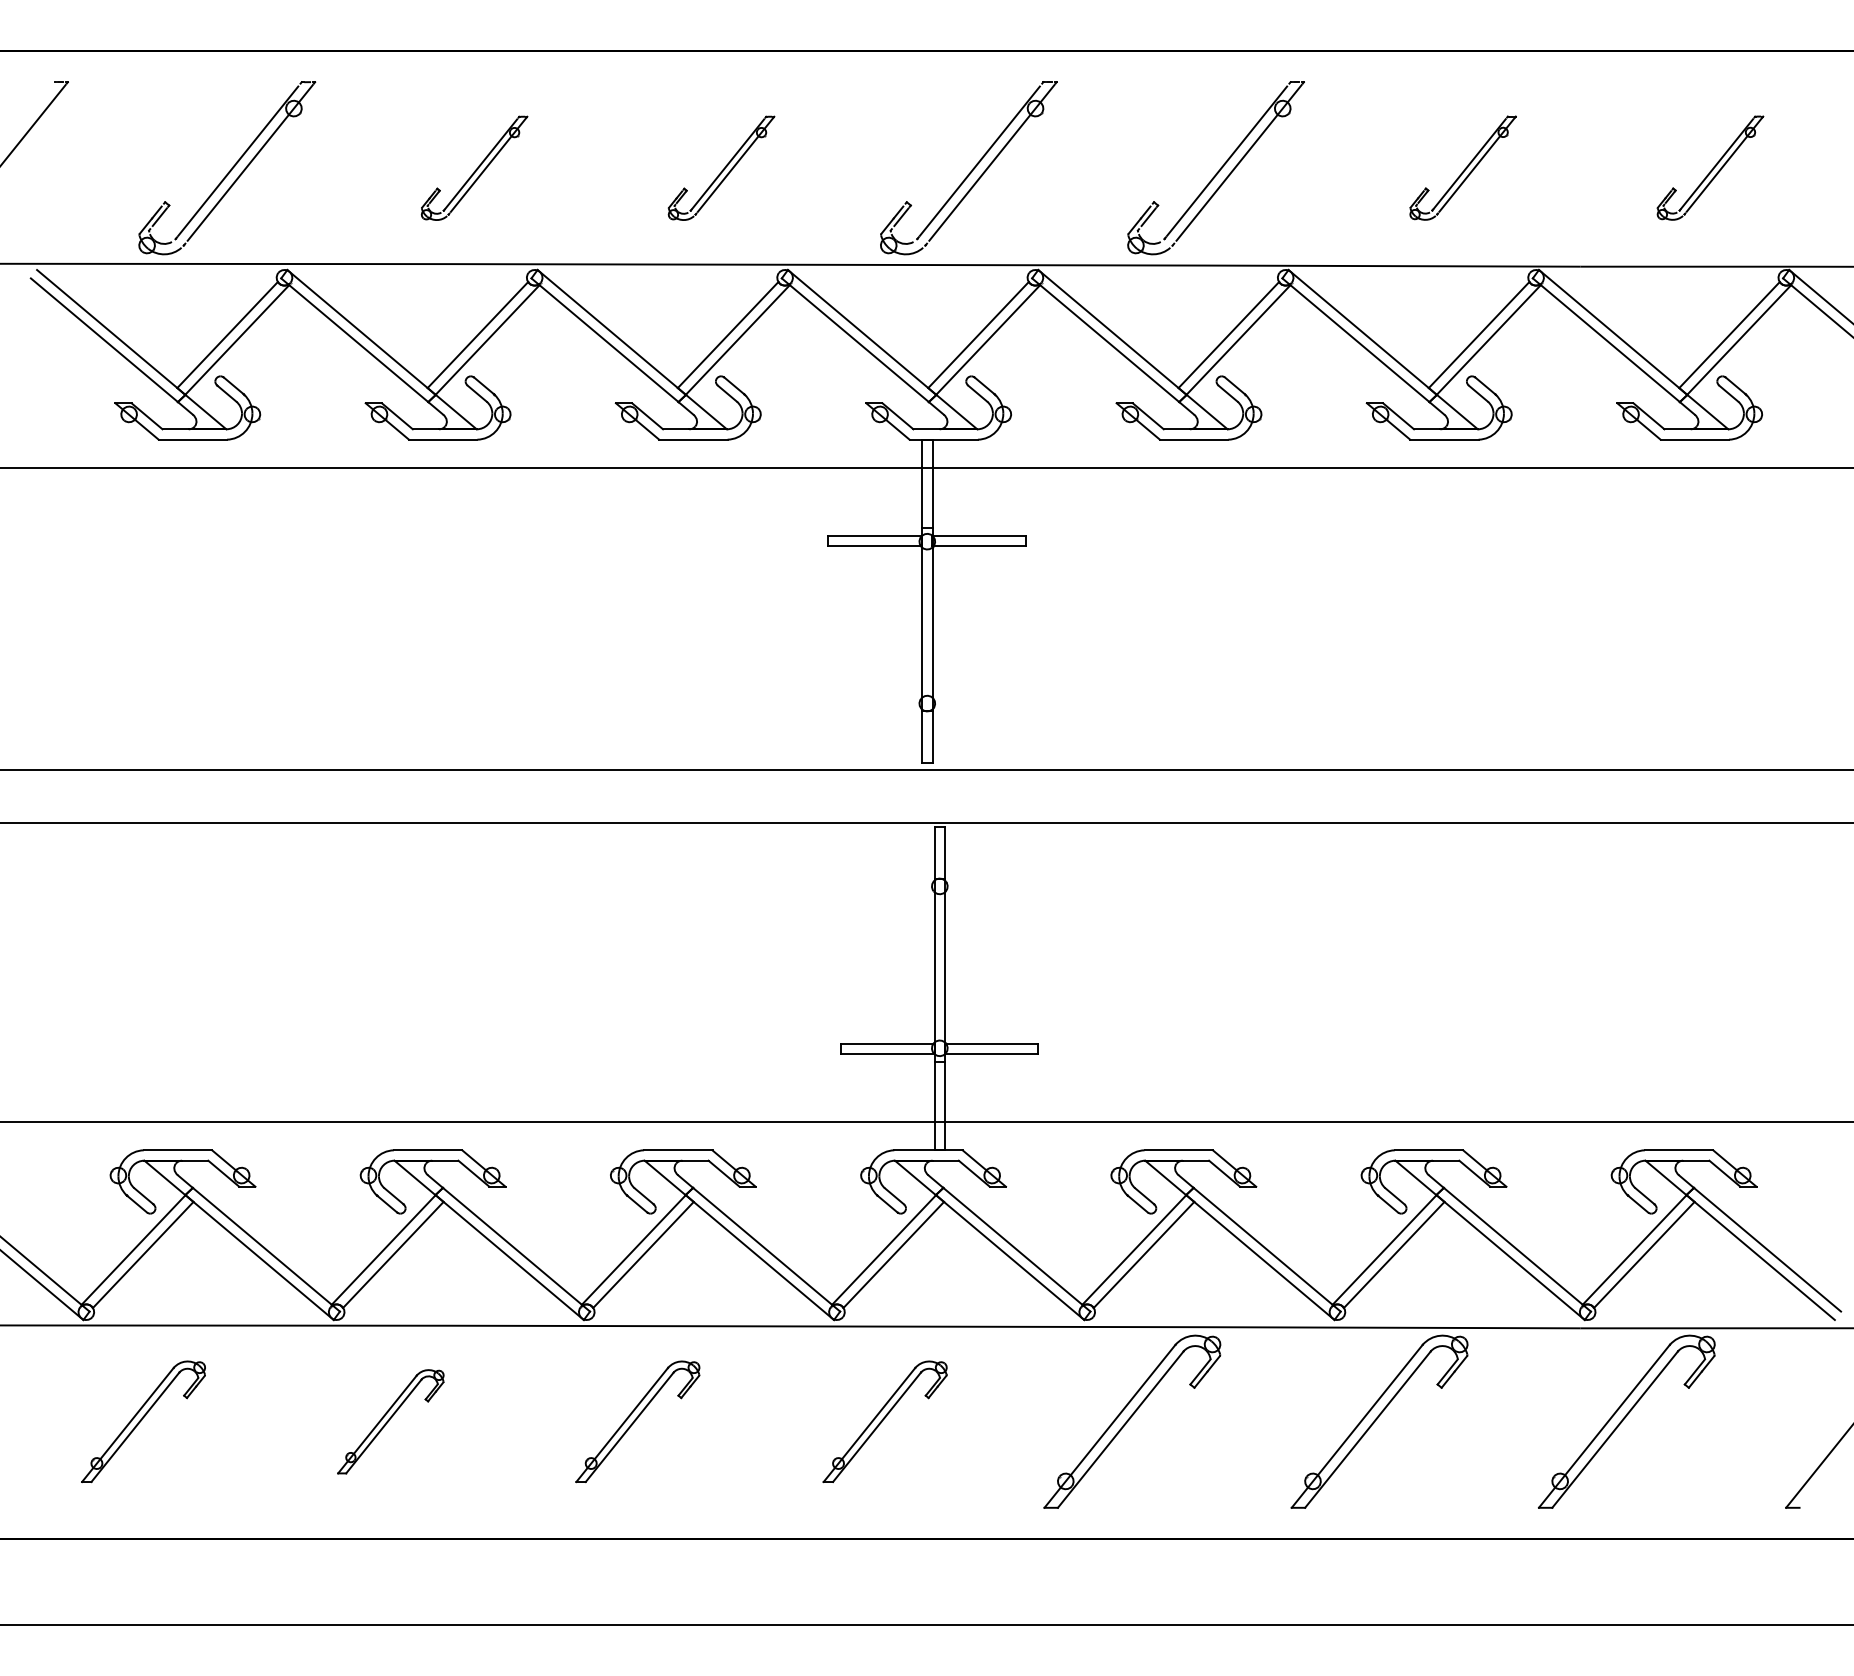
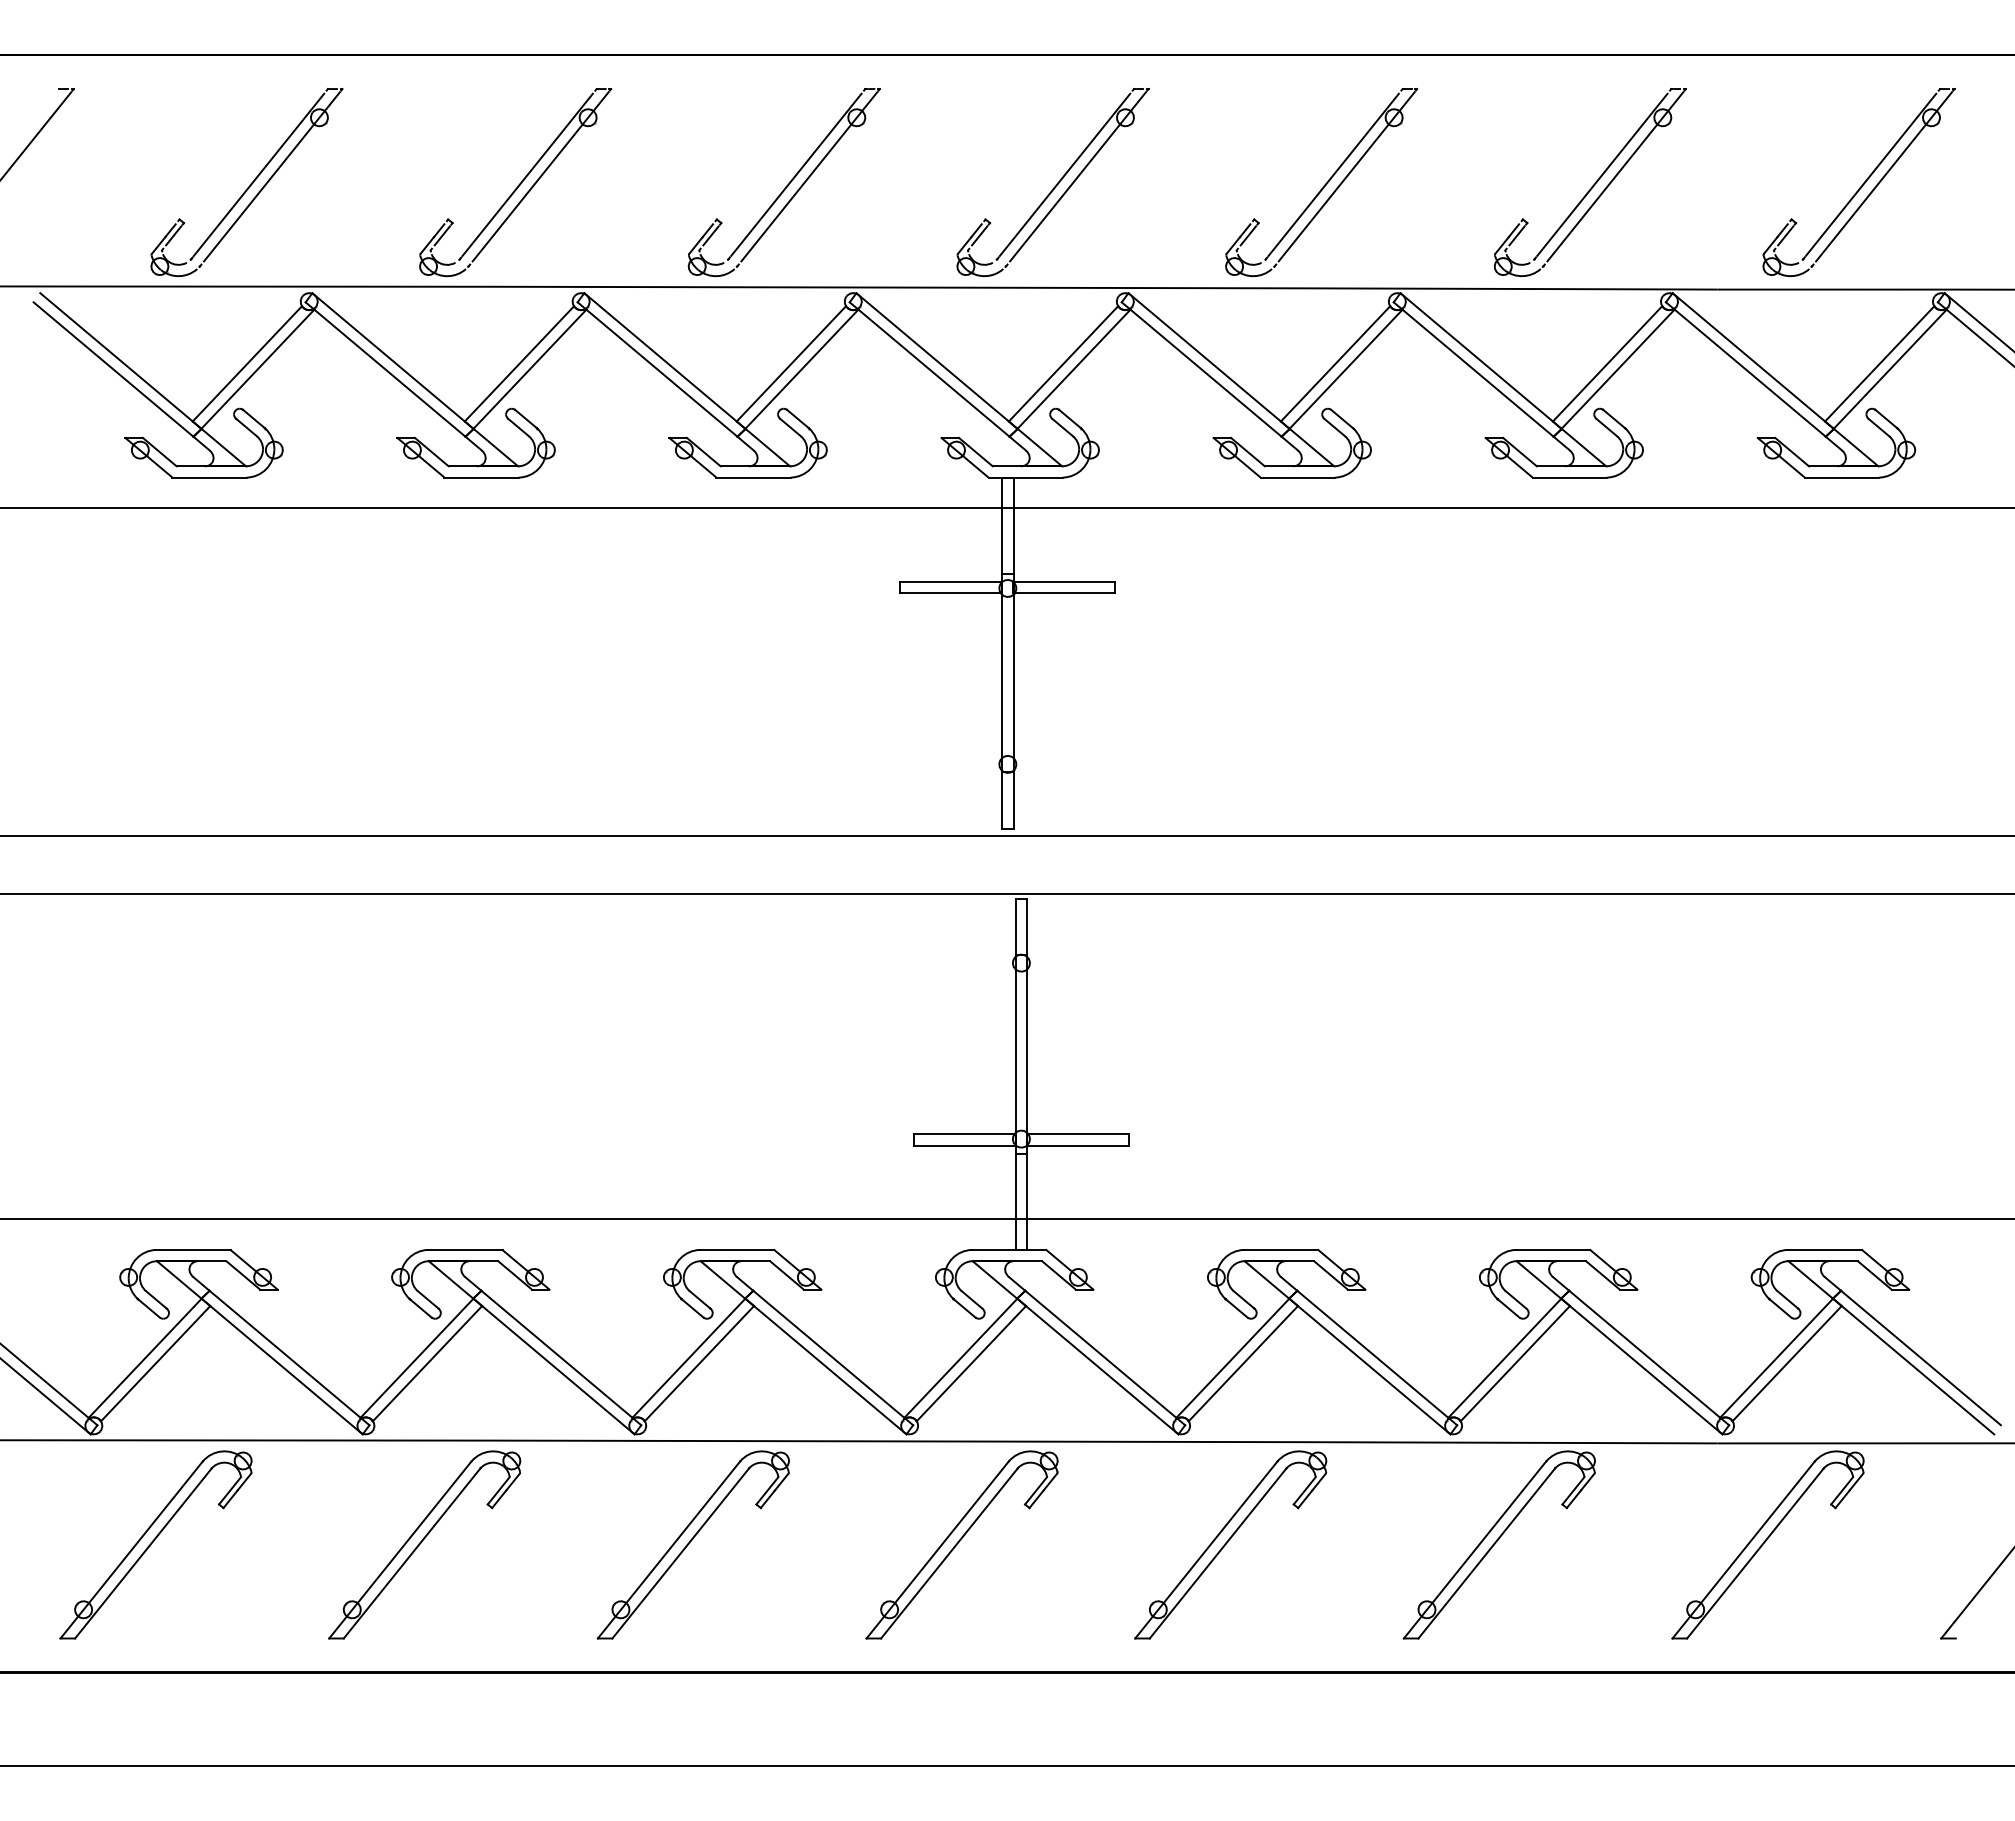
part: (474, 168) -> (515, 182), size x1.67
part: (720, 168) -> (783, 182), size x1.67
part: (1462, 168) -> (1589, 182), size x1.67
part: (1710, 168) -> (1858, 182), size x1.67
part: (143, 1421) -> (155, 1544), size x1.43
part: (390, 1421) -> (424, 1544), size x1.67
part: (637, 1421) -> (692, 1544), size x1.43
part: (884, 1421) -> (961, 1544), size x1.43

